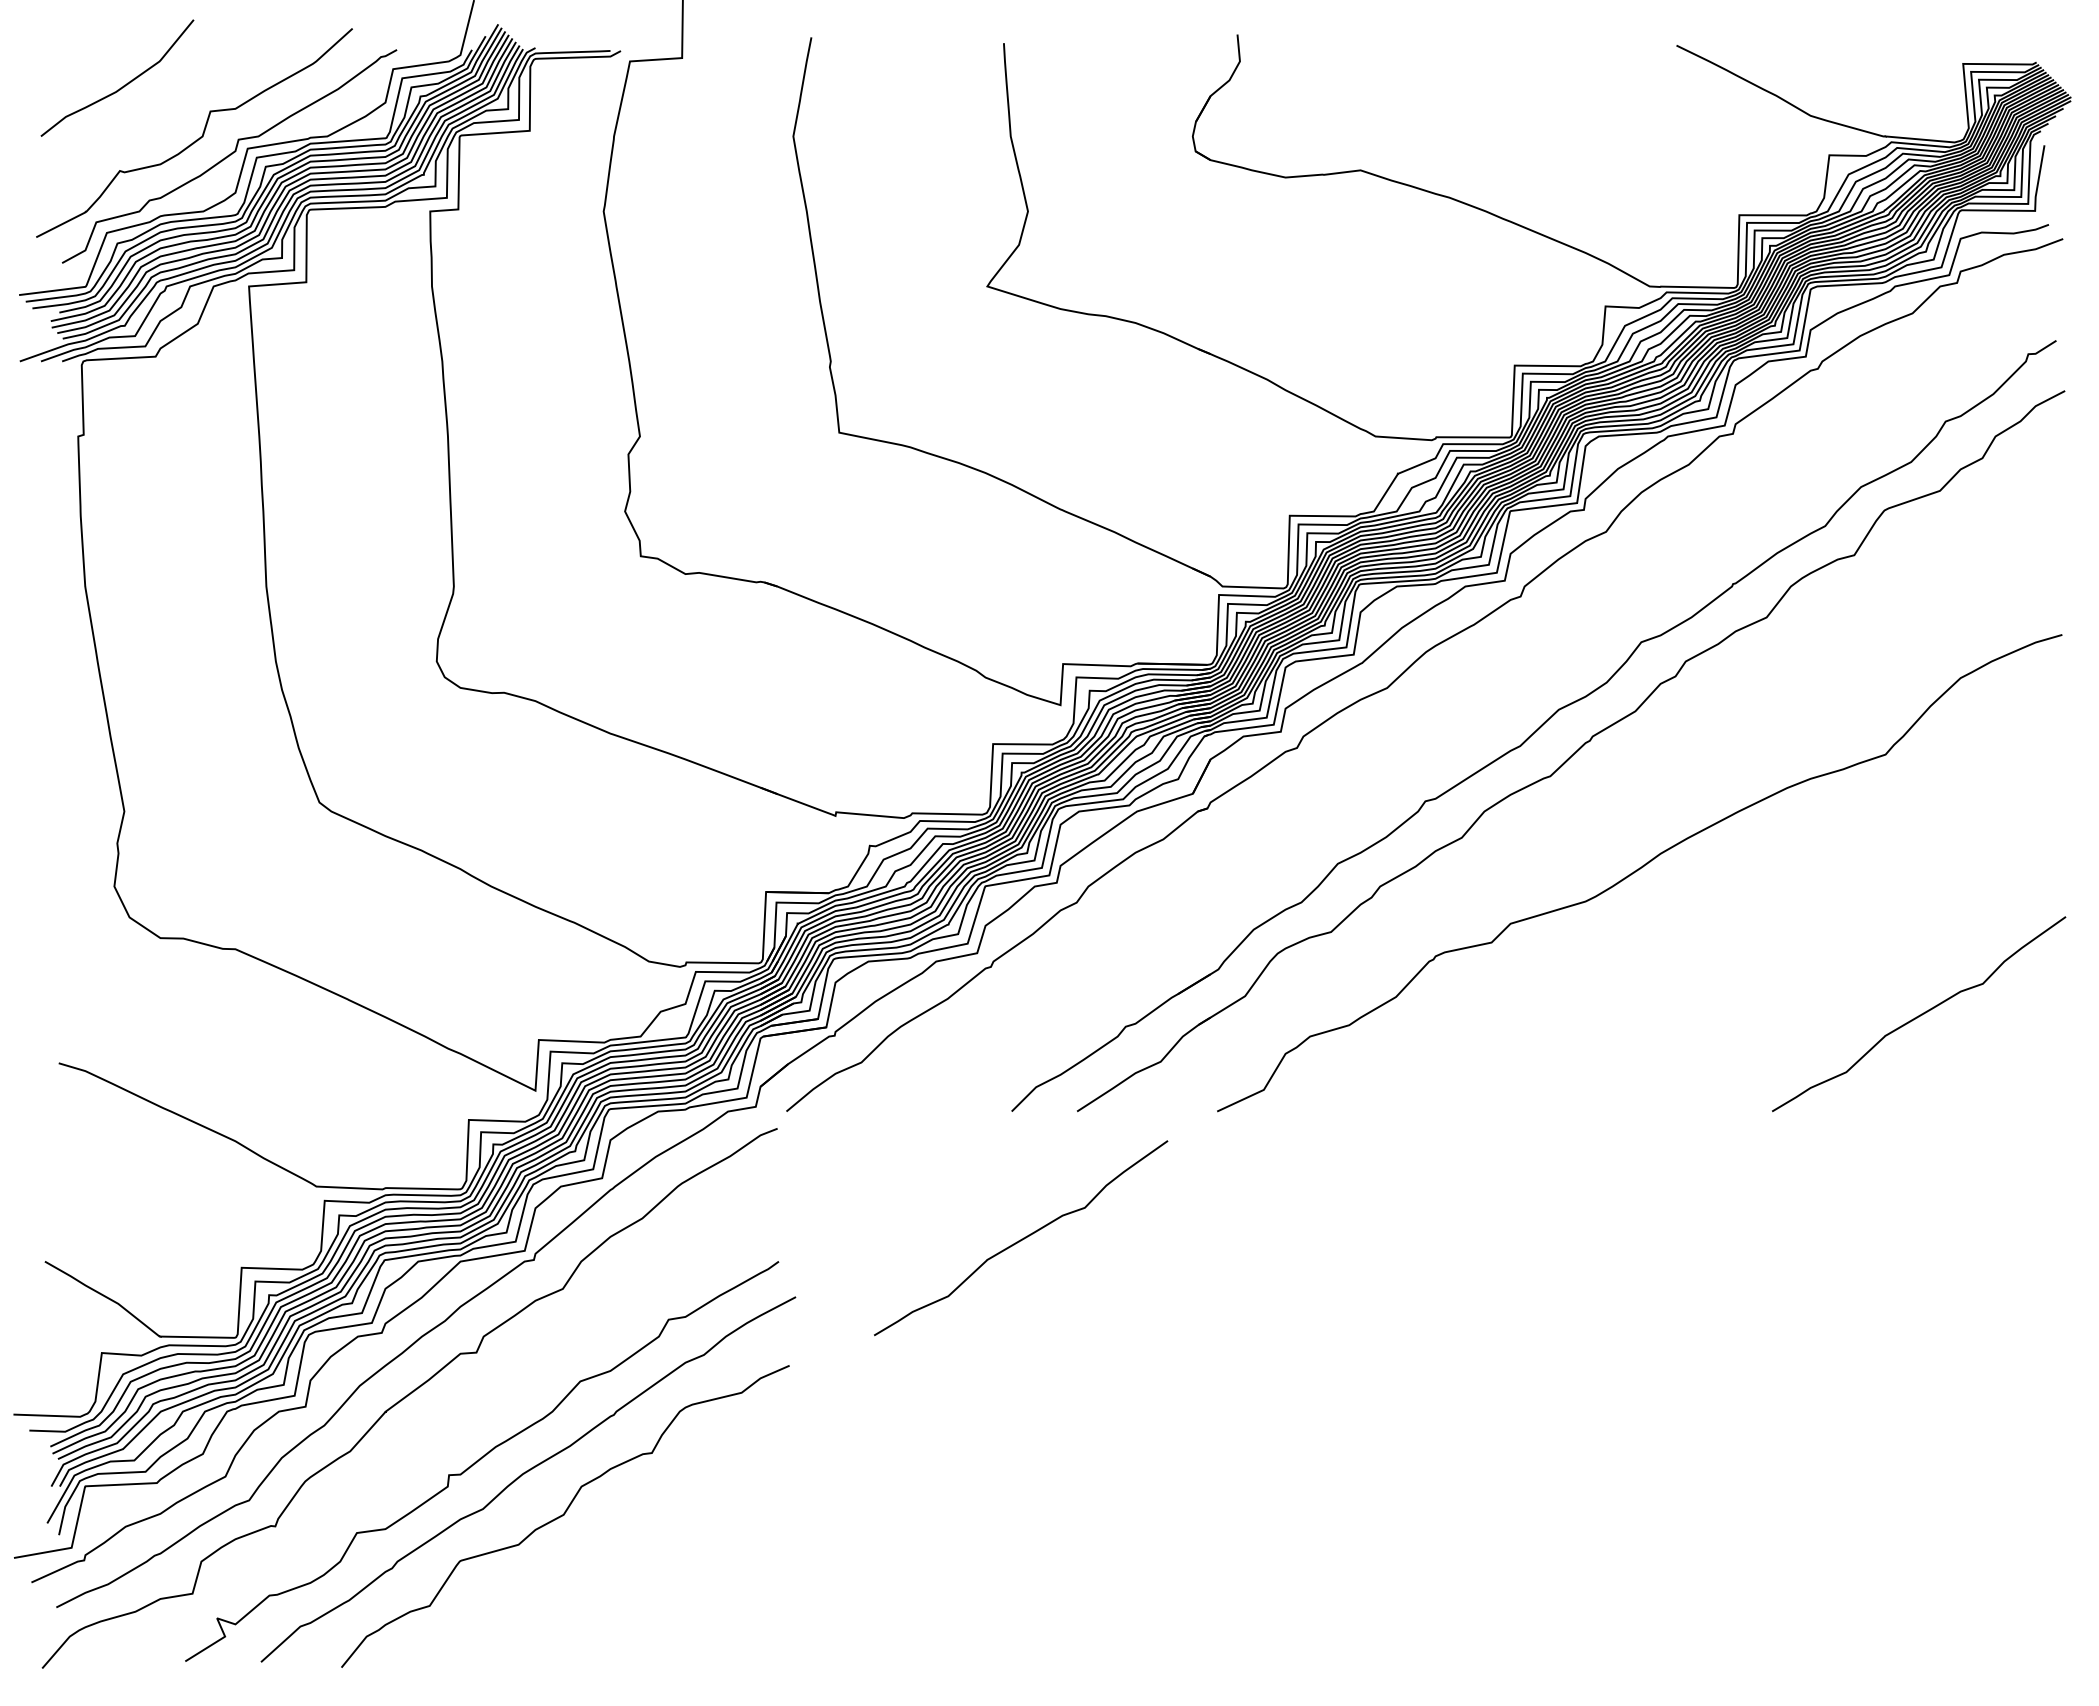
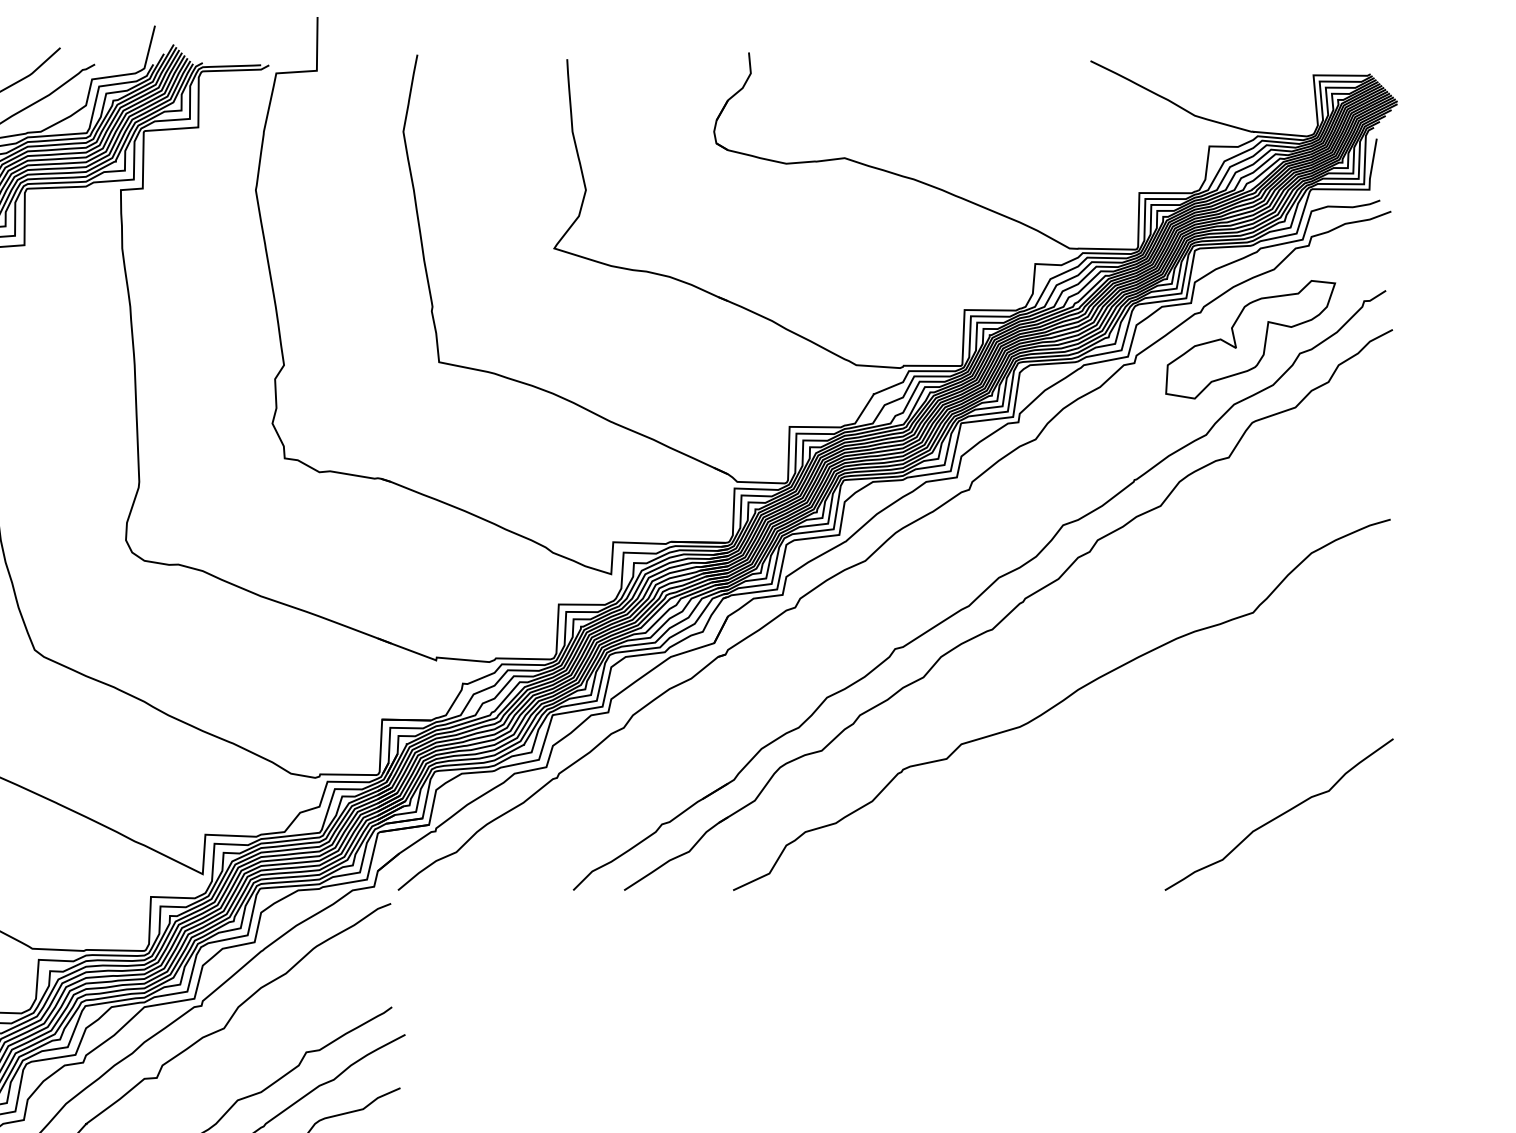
part: (1881, 403) -> (1249, 339), added
curve: (1021, 1238) -> (580, 989), removed

